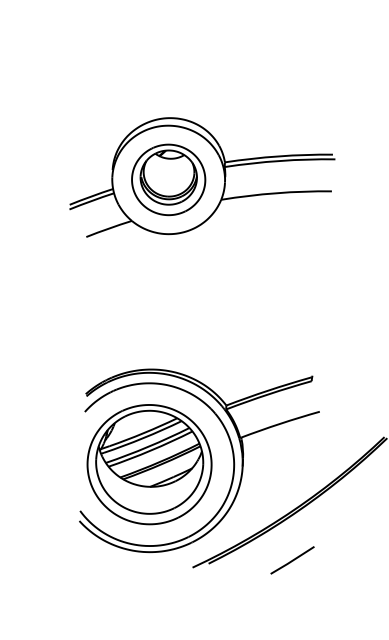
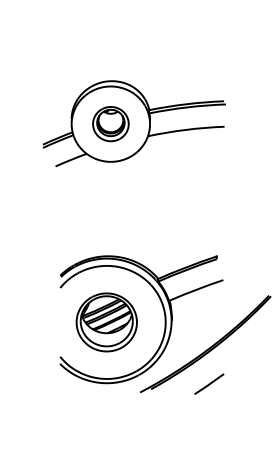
part: (168, 178) -> (110, 123), size x0.7
part: (148, 464) -> (106, 322), size x0.7

